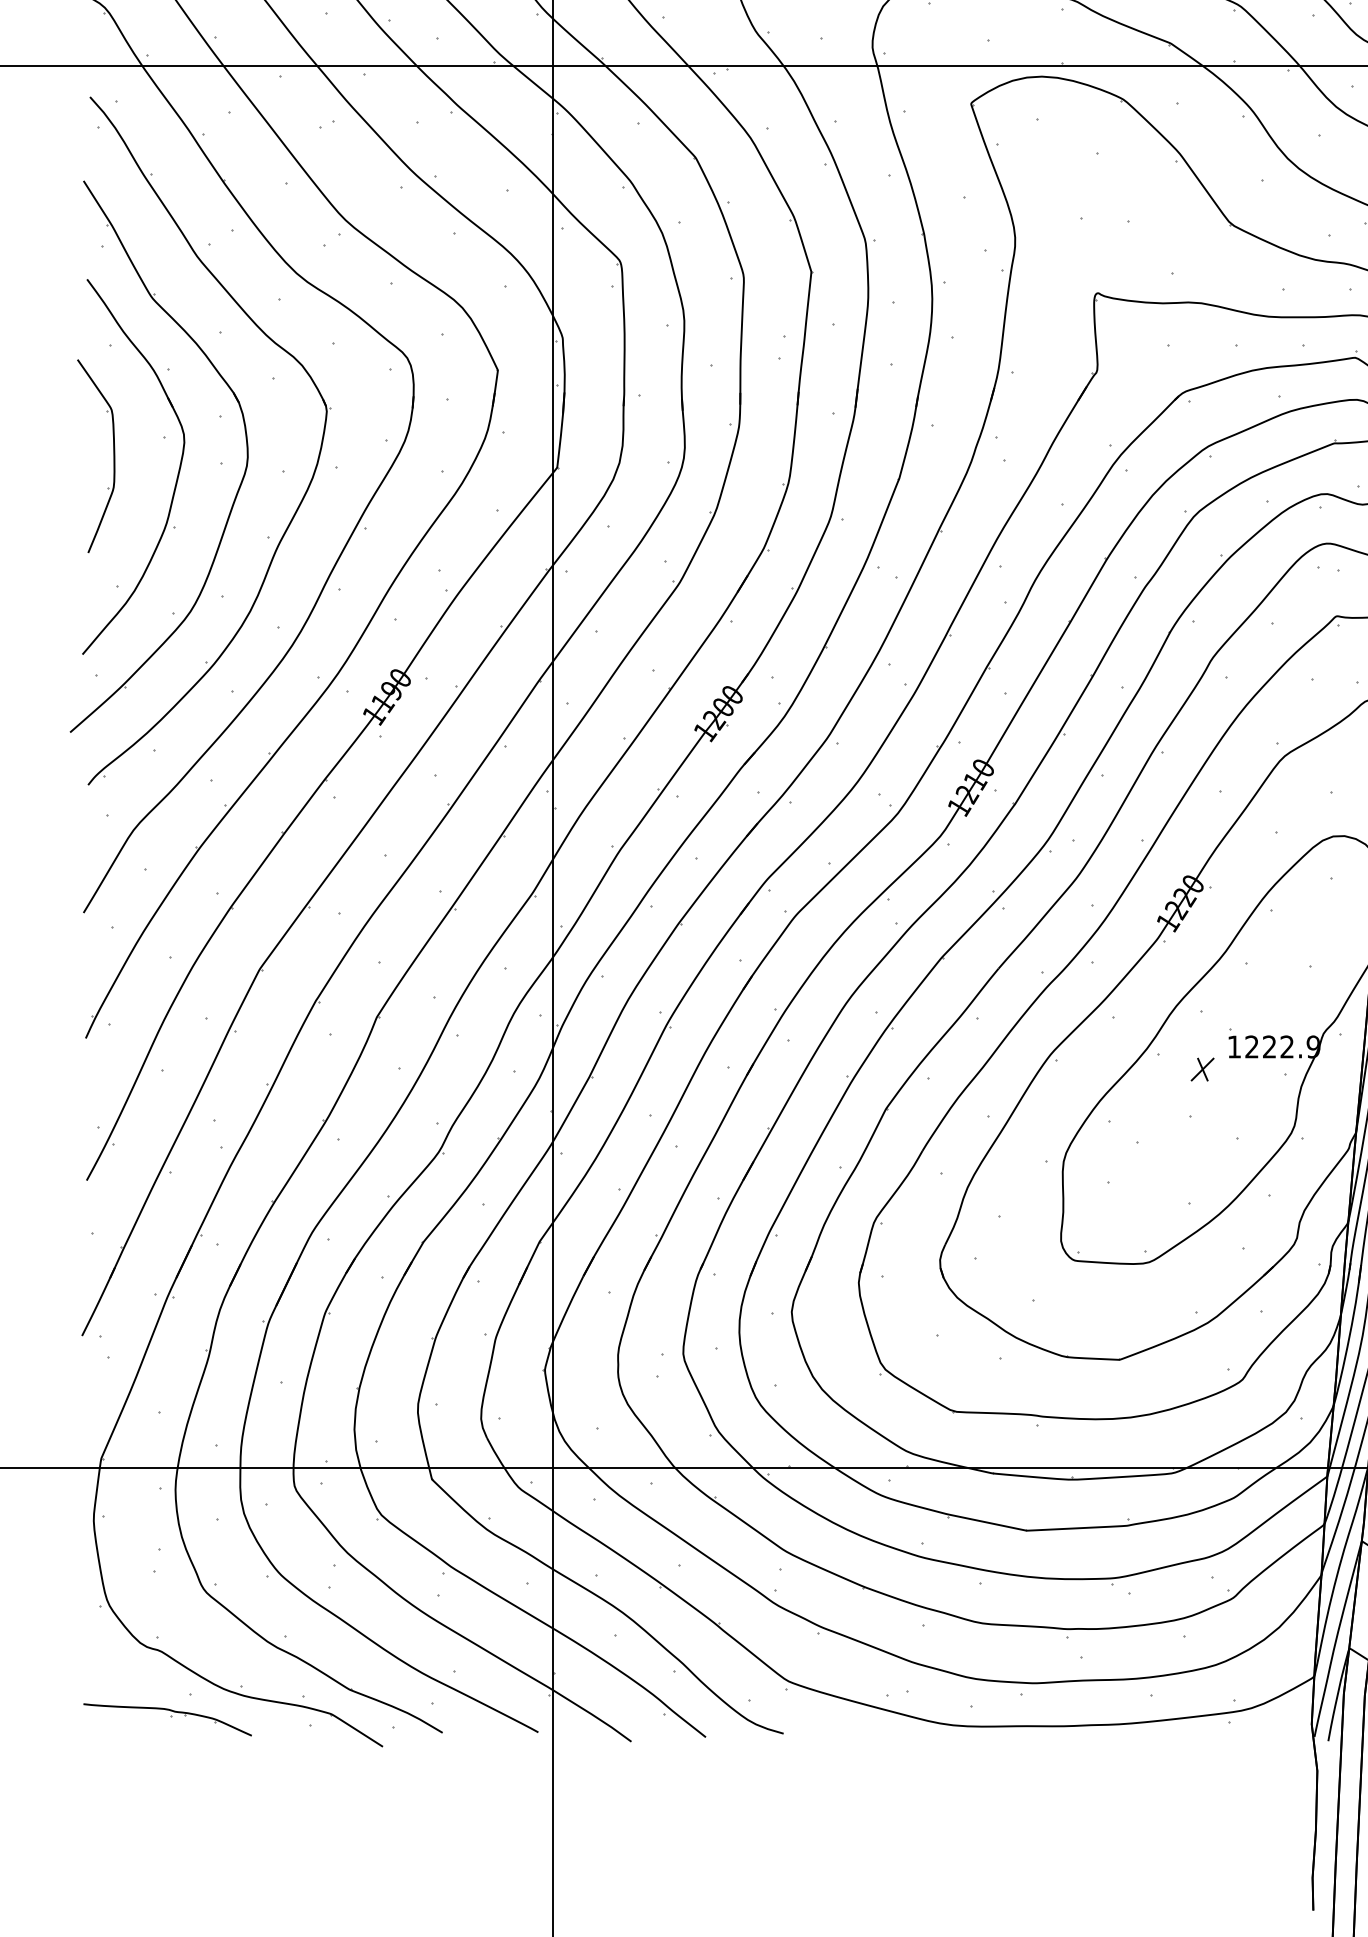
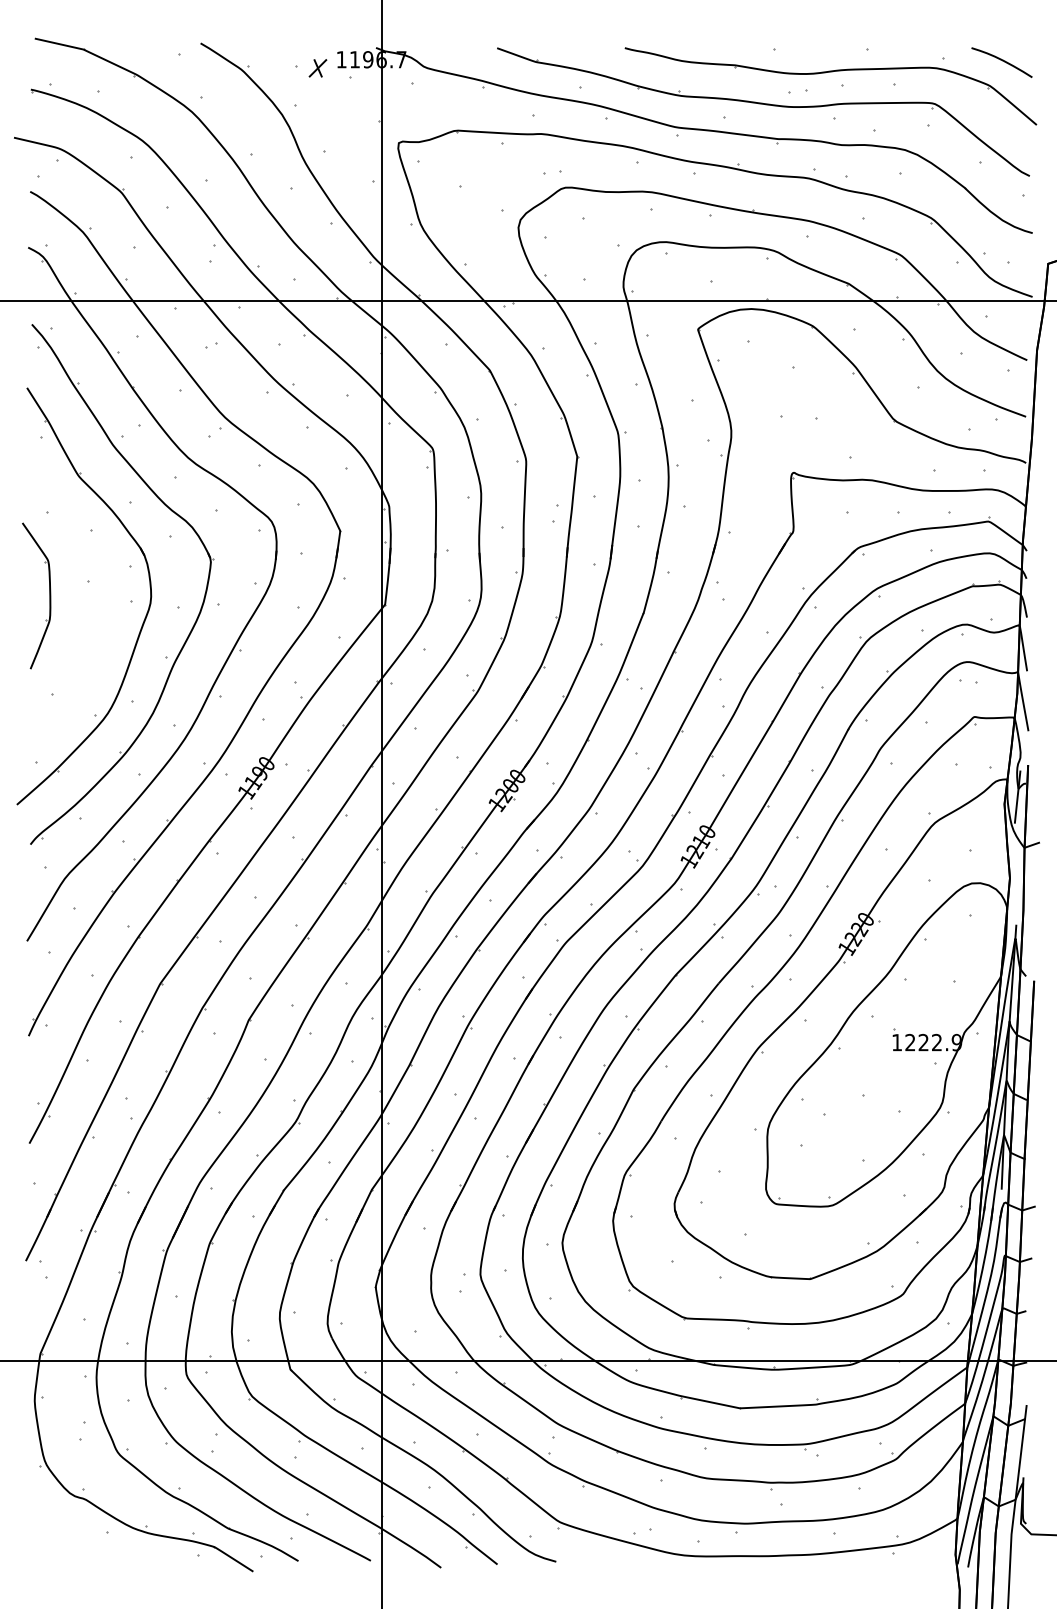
part: (175, 480) -> (96, 614), removed
part: (1201, 1069) -> (872, 1059), removed
part: (167, 1718) -> (90, 1550), removed

